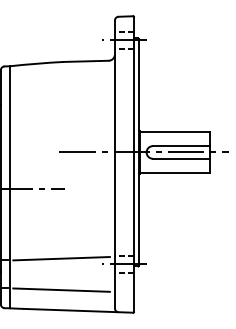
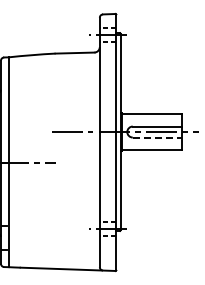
line: (181, 158) -> (157, 137), solid -> dashed
line: (61, 257) -> (53, 223), removed
line: (61, 289) -> (53, 250), removed

